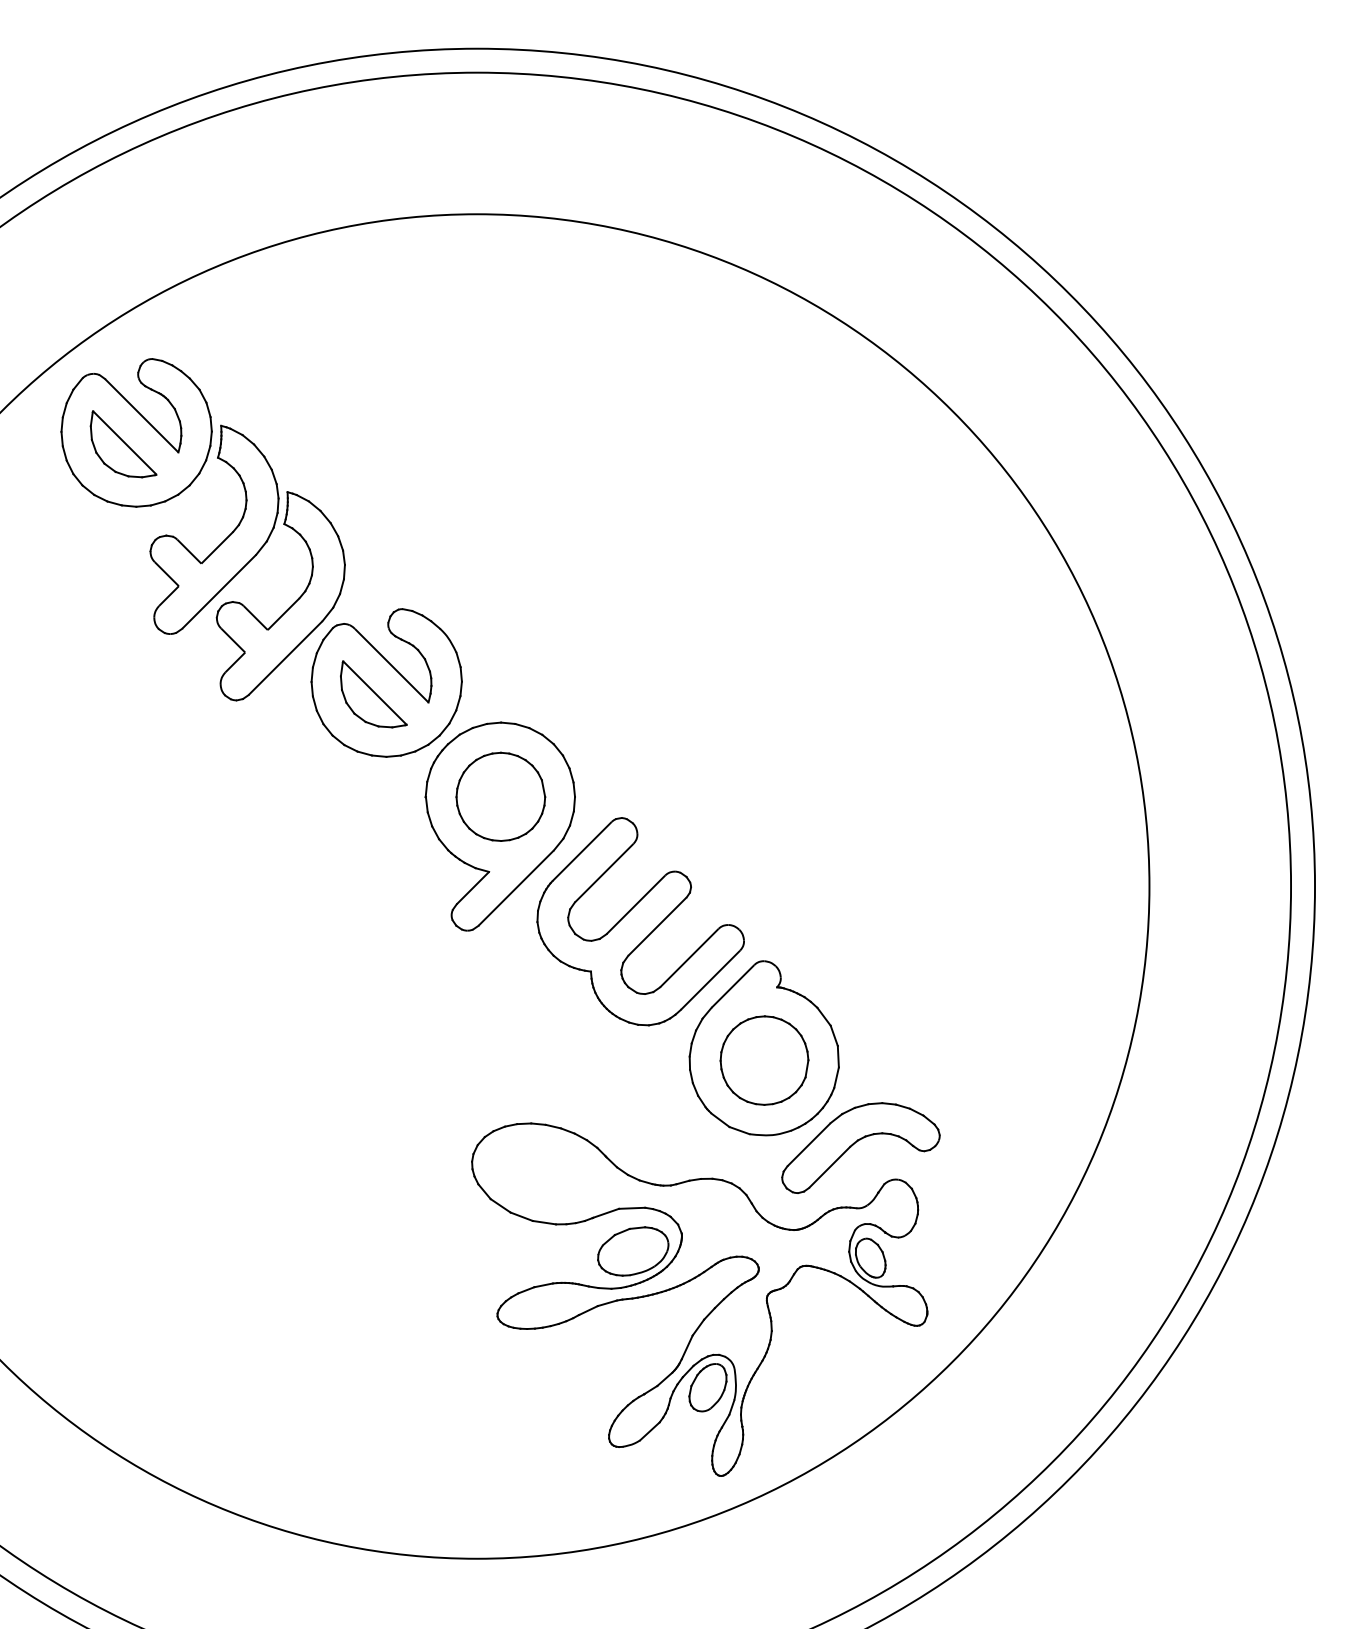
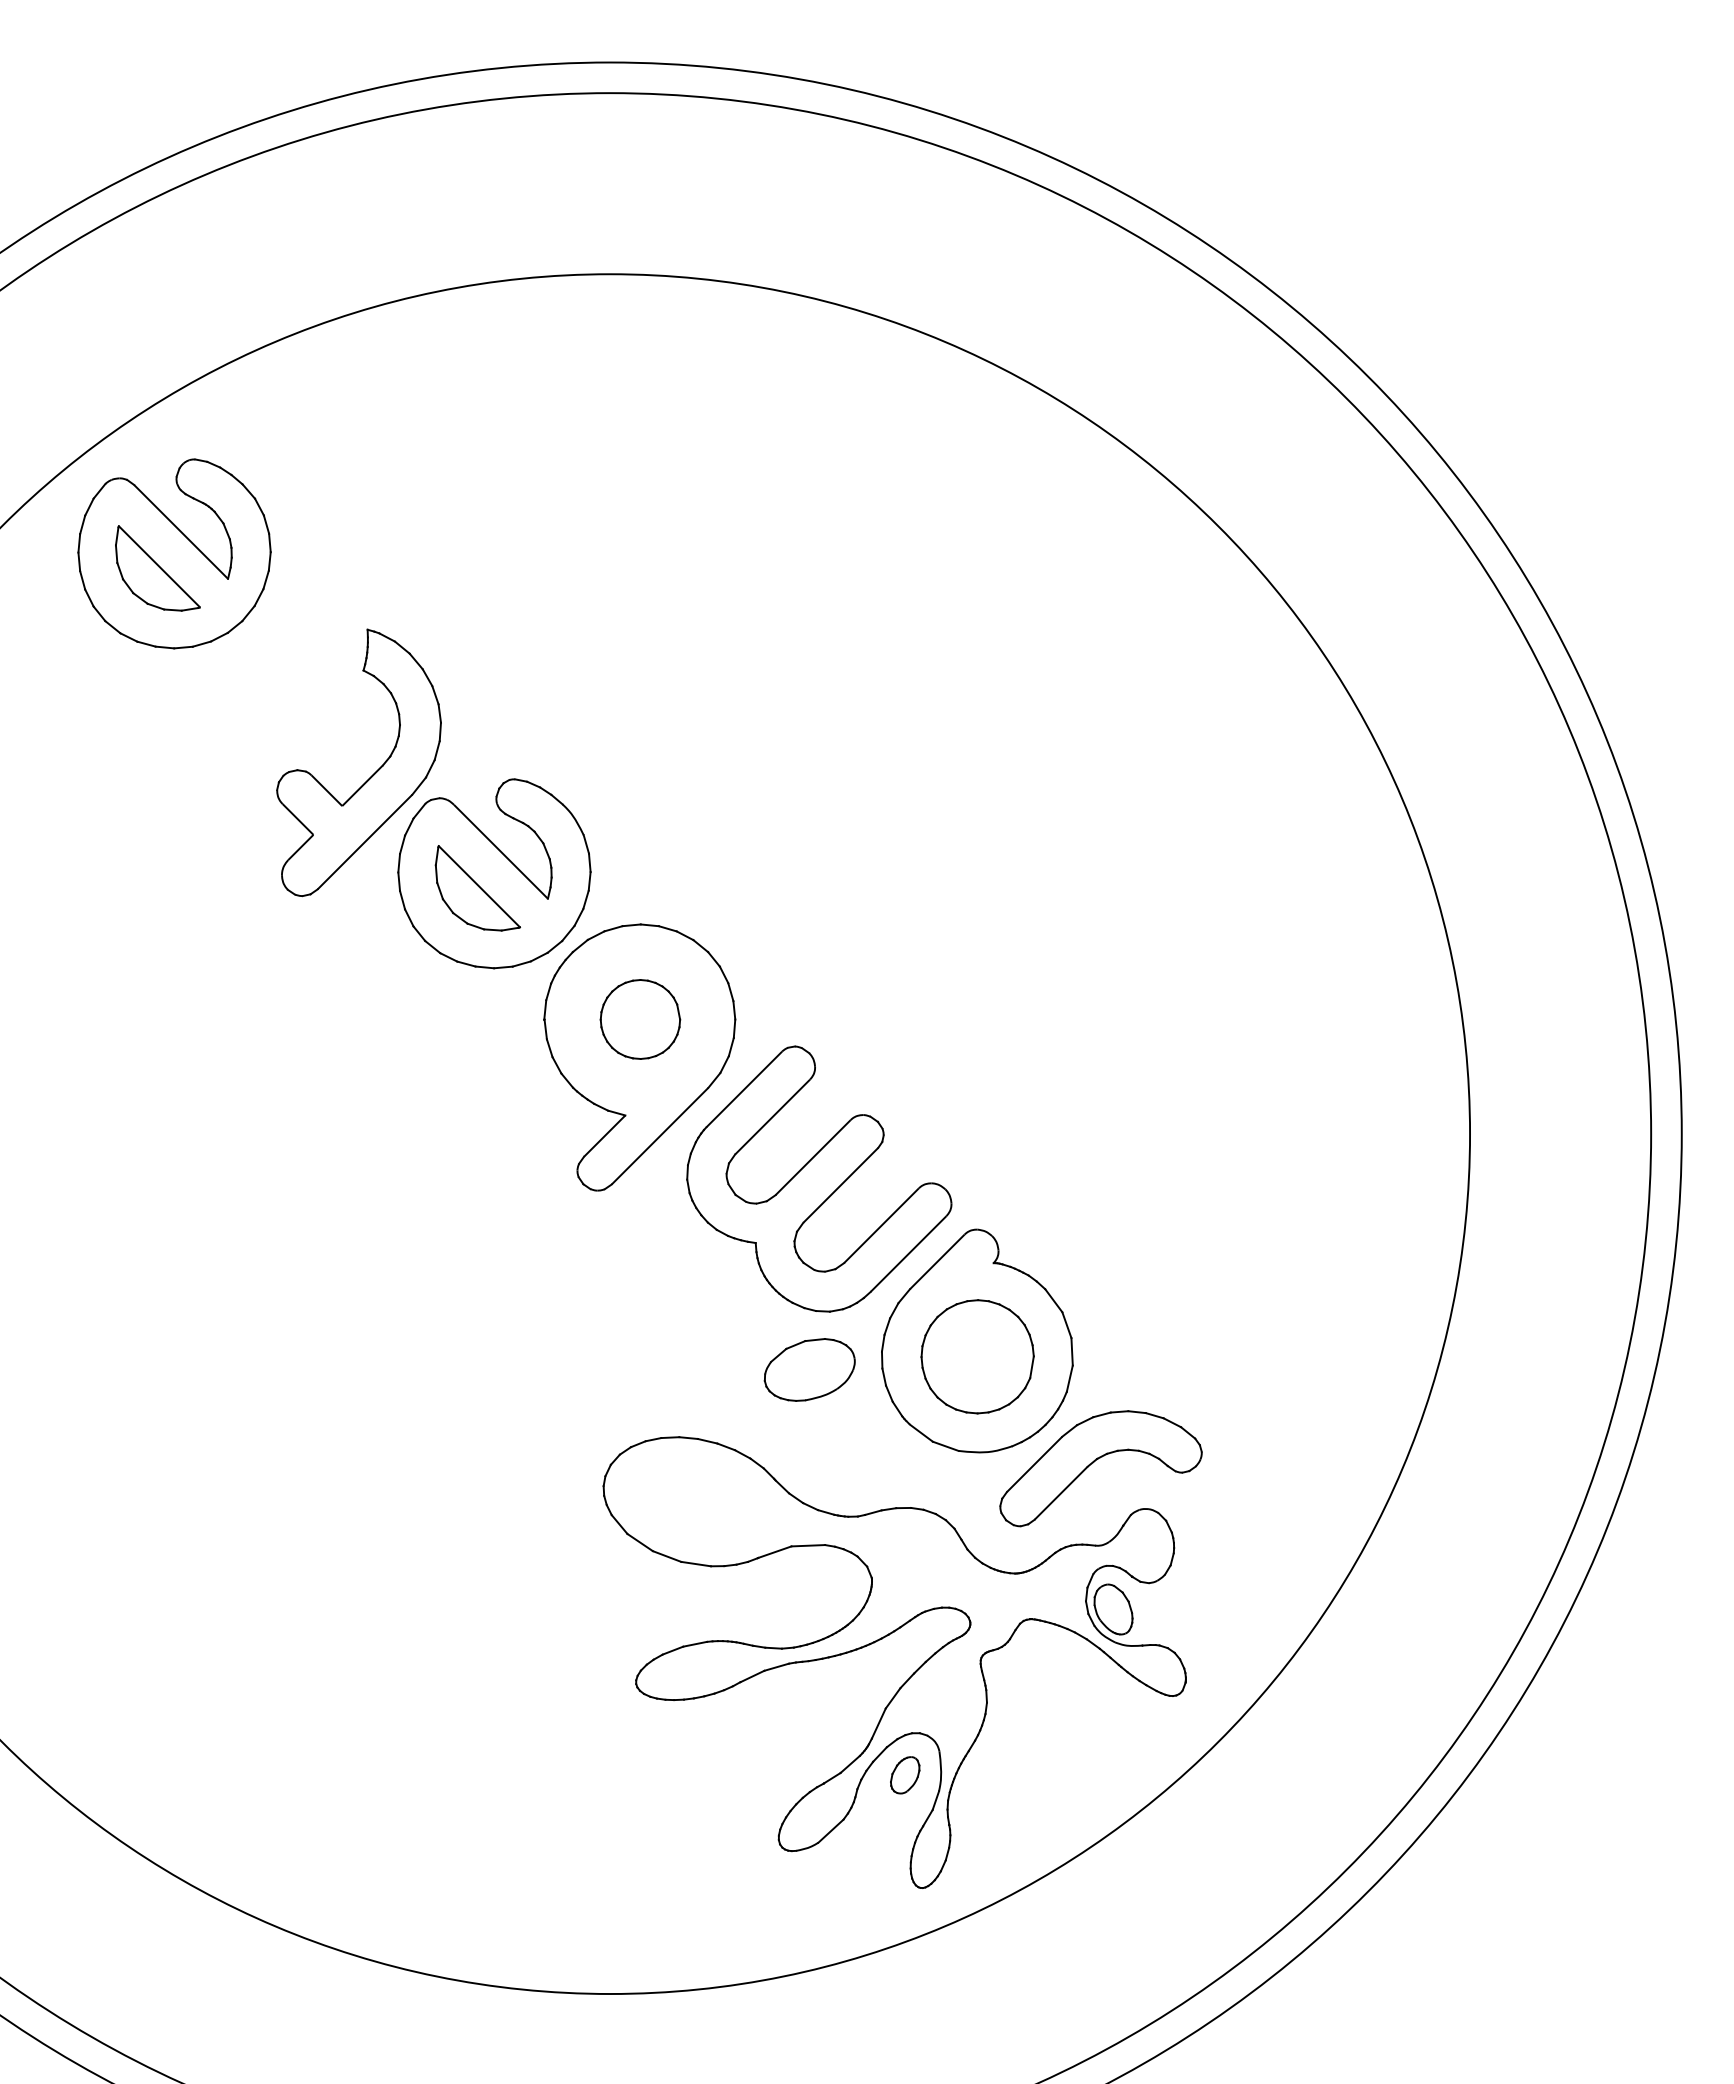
part: (224, 538) -> (287, 689), removed
part: (500, 796) -> (640, 1019), size x0.7
part: (633, 1251) -> (809, 1369), moved
part: (707, 1387) -> (904, 1775), size x0.6

